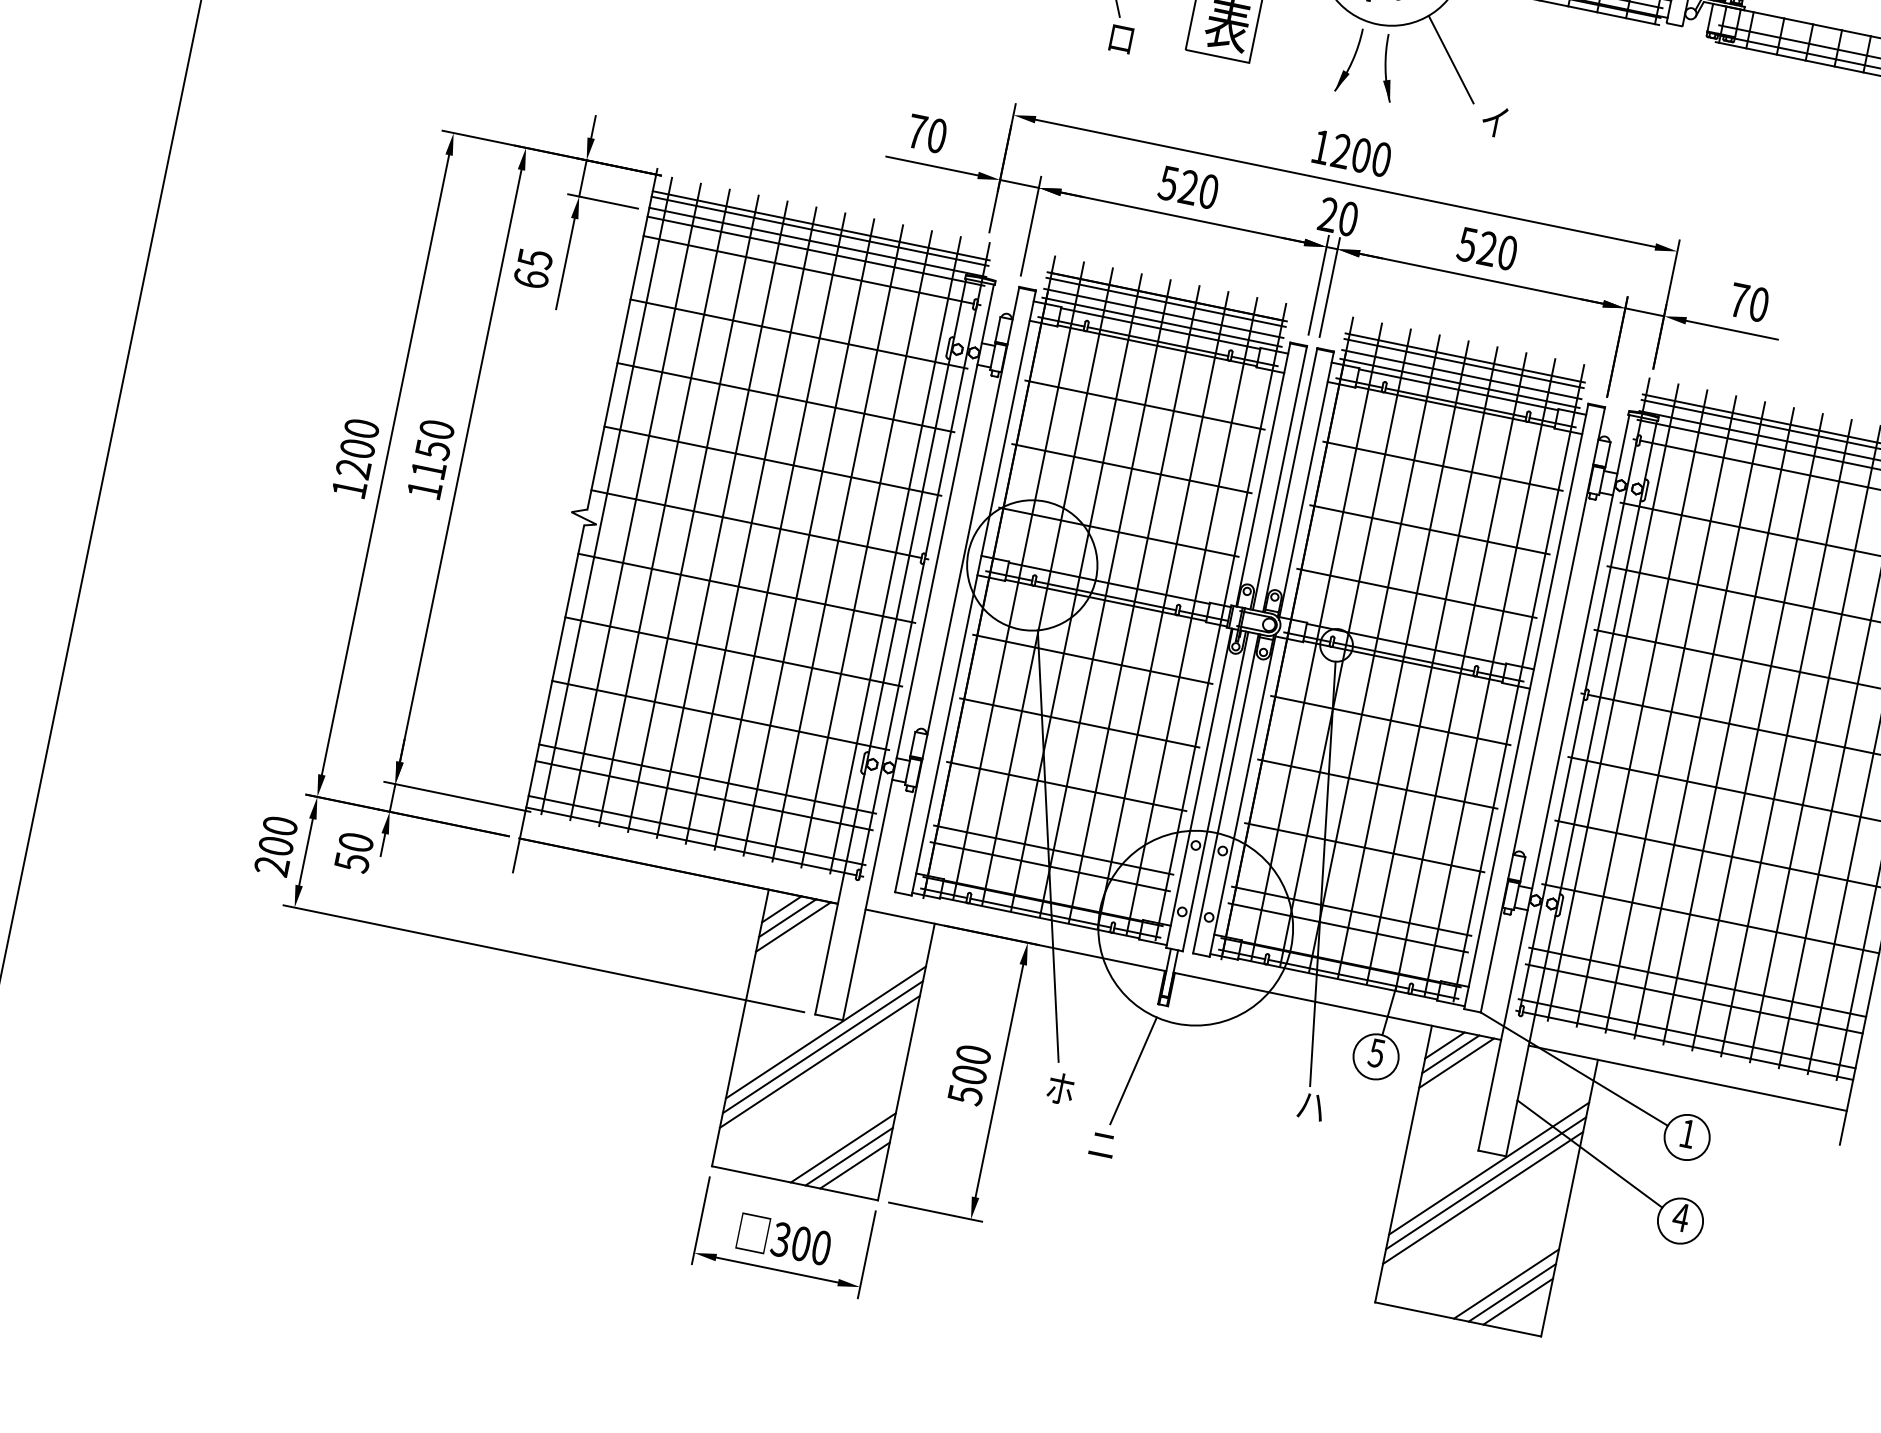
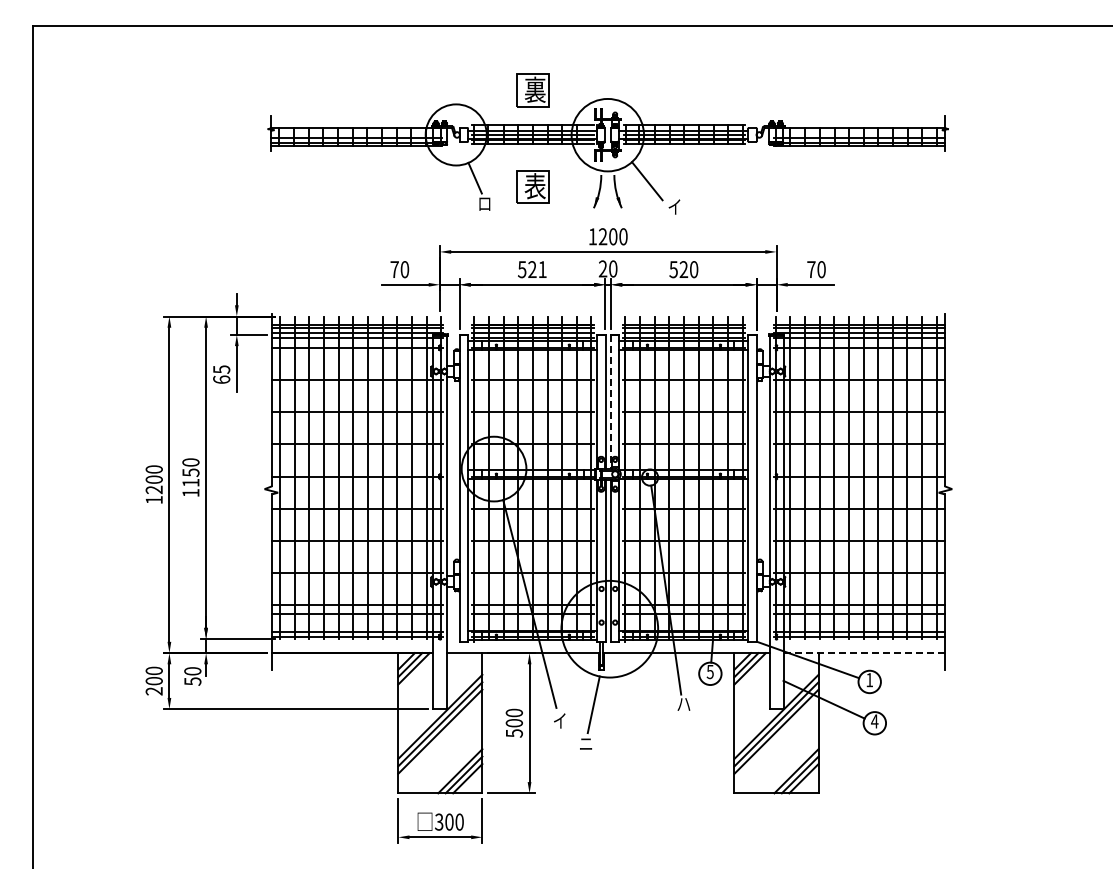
text: (1208, 191) -> (542, 269), 520 -> 521
line: (1291, 479) -> (611, 401), solid -> dashed
line: (1688, 1079) -> (864, 653), solid -> dashed
text: (1061, 1088) -> (560, 720), ホ -> イ

